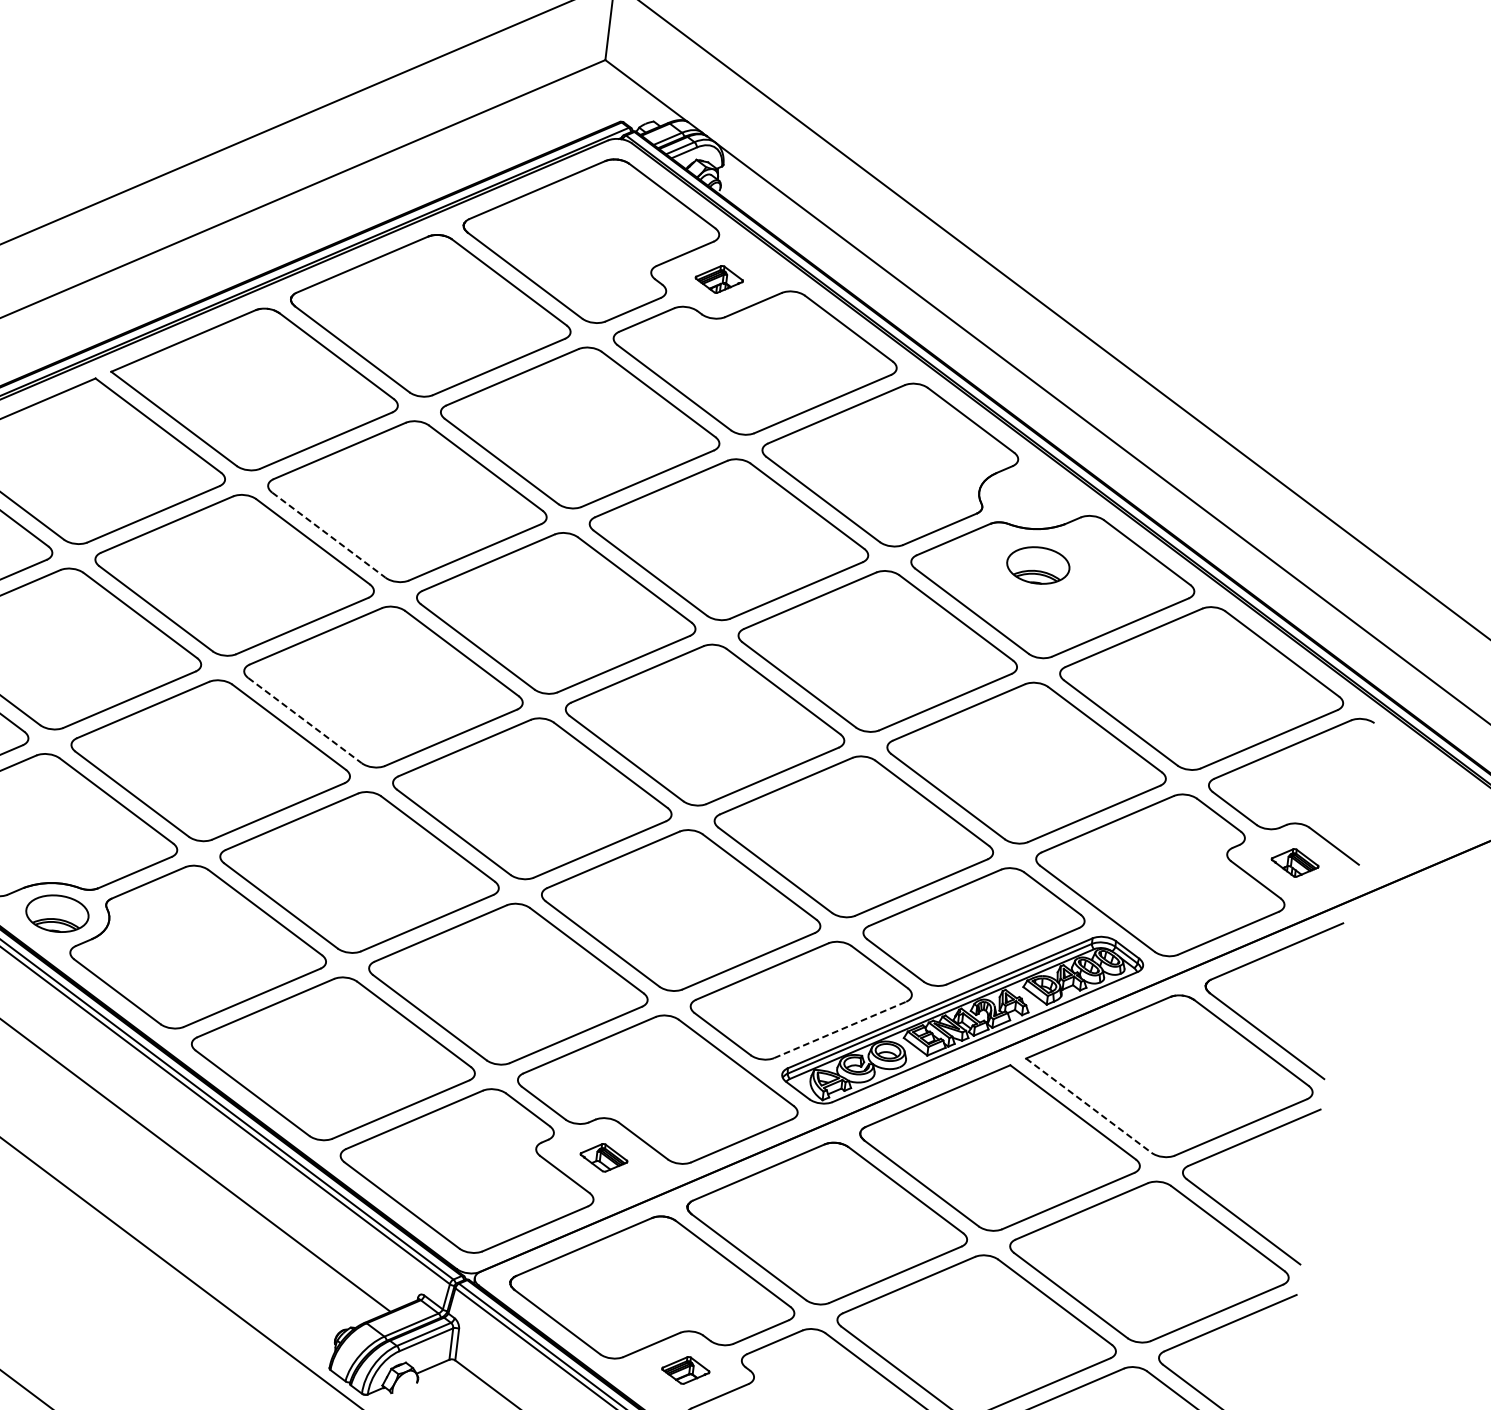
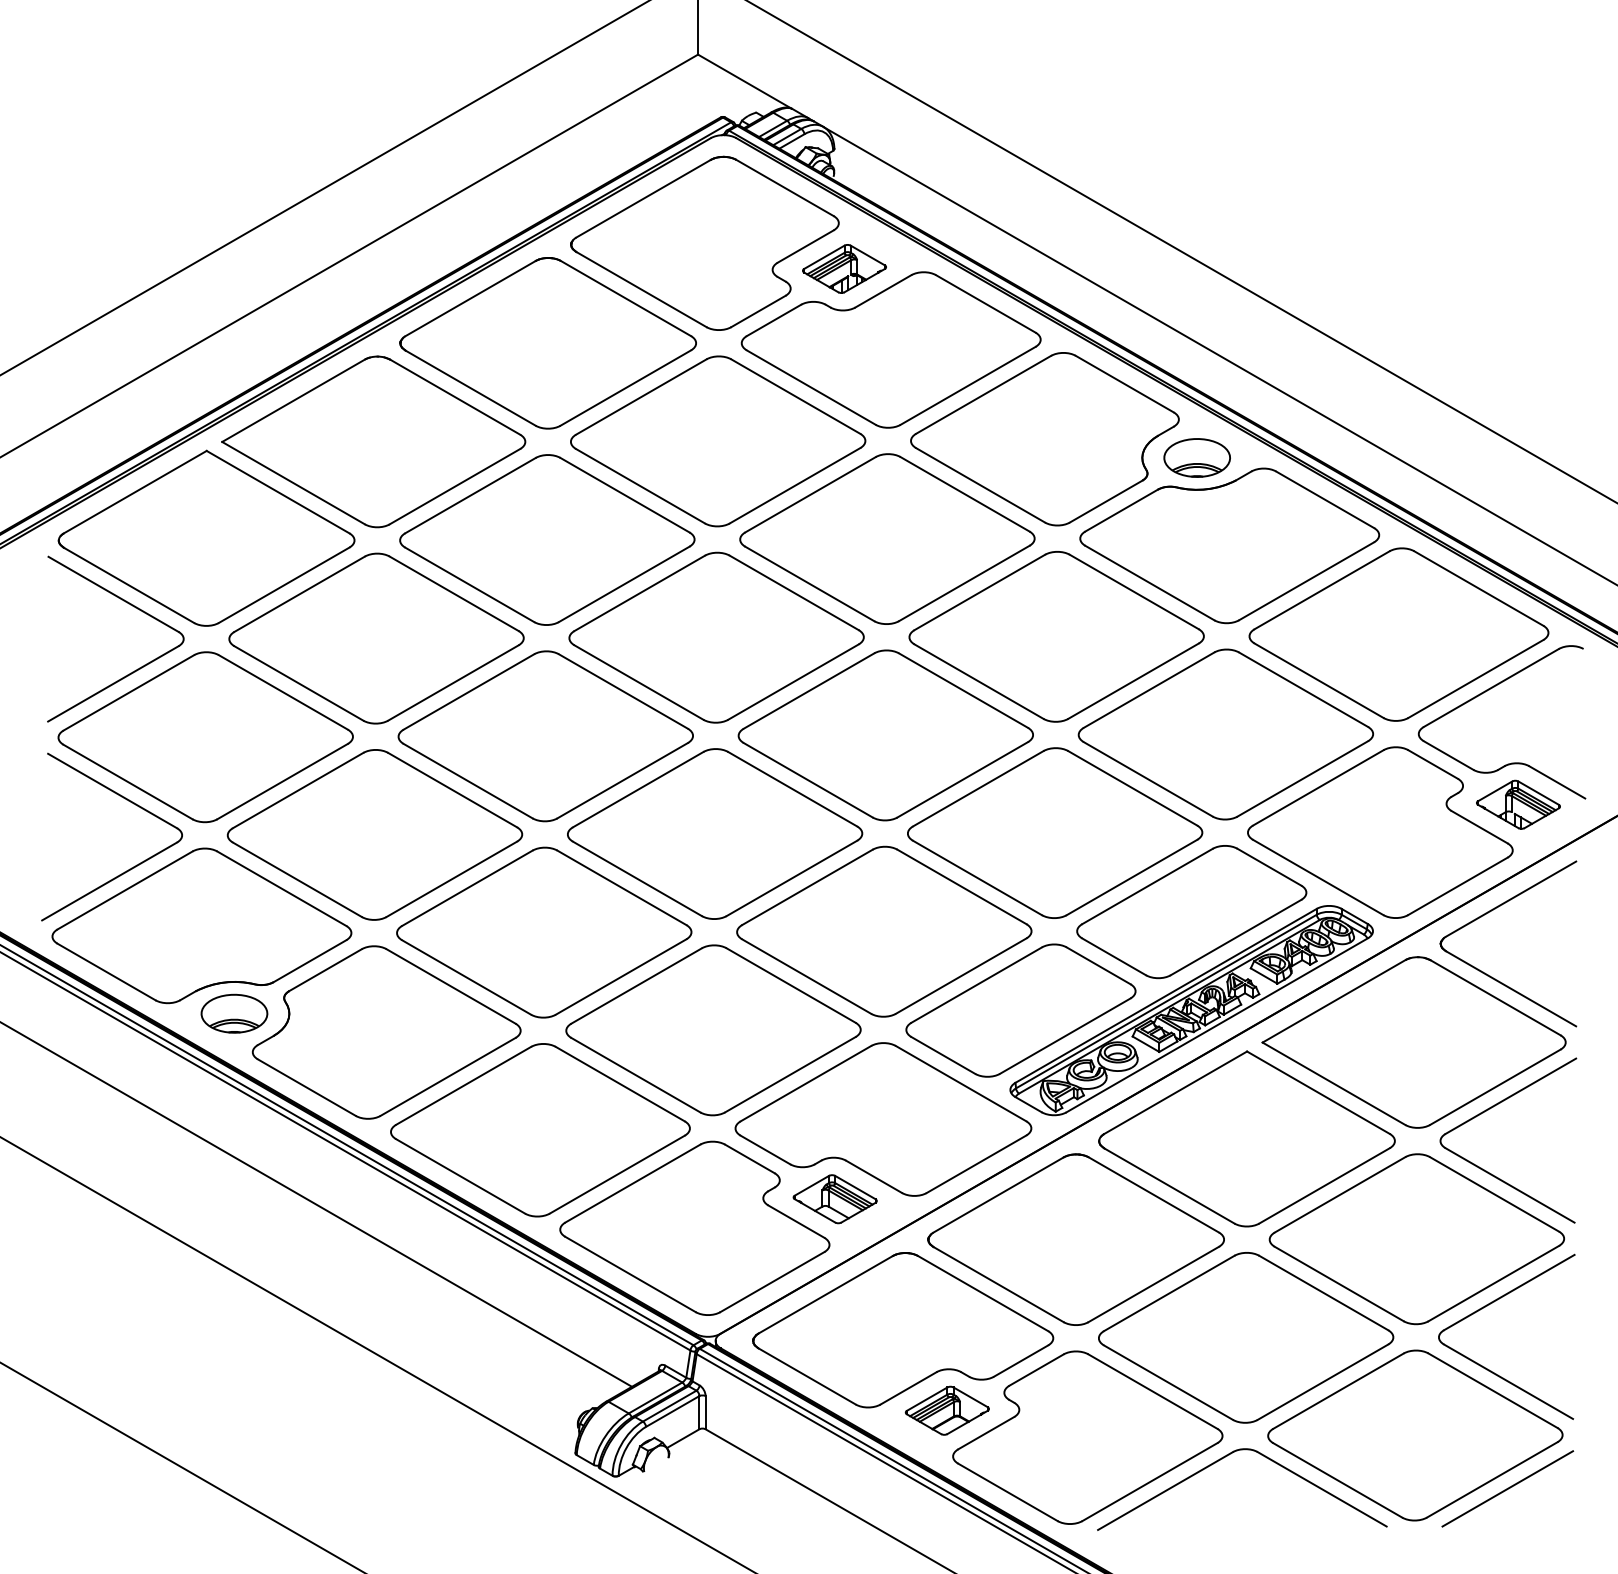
part: (719, 278) -> (844, 268), size x1.67
line: (329, 535) -> (470, 585), dashed -> solid
part: (1037, 564) -> (1196, 457), moved
line: (305, 720) -> (468, 781), dashed -> solid
part: (1295, 862) -> (1518, 804), size x1.67
line: (840, 1029) -> (1065, 1035), dashed -> solid
line: (1089, 1106) -> (1334, 1084), dashed -> solid
part: (603, 1157) -> (834, 1199), size x1.67
part: (685, 1370) -> (946, 1410), size x1.67

